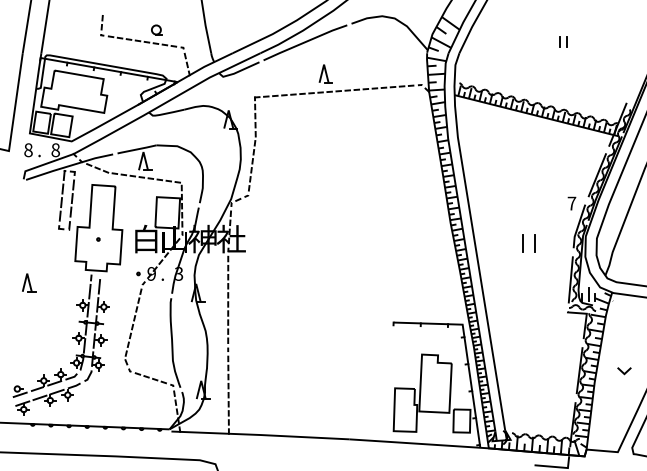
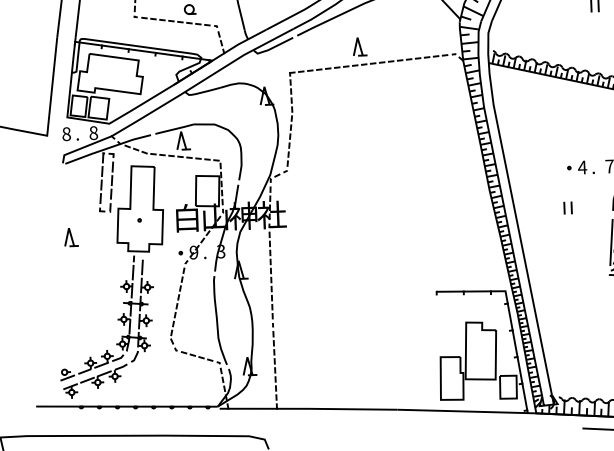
part: (542, 203) -> (580, 167), added
part: (528, 243) -> (567, 207), size x0.62
part: (29, 282) -> (71, 236), moved

